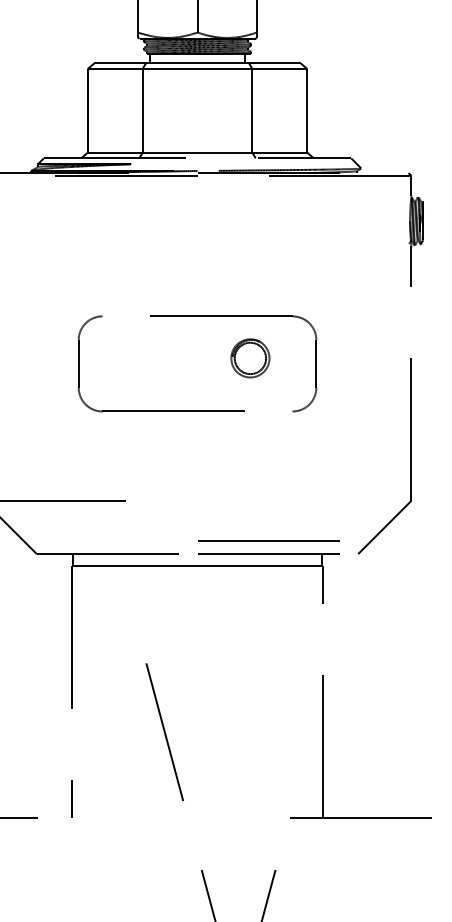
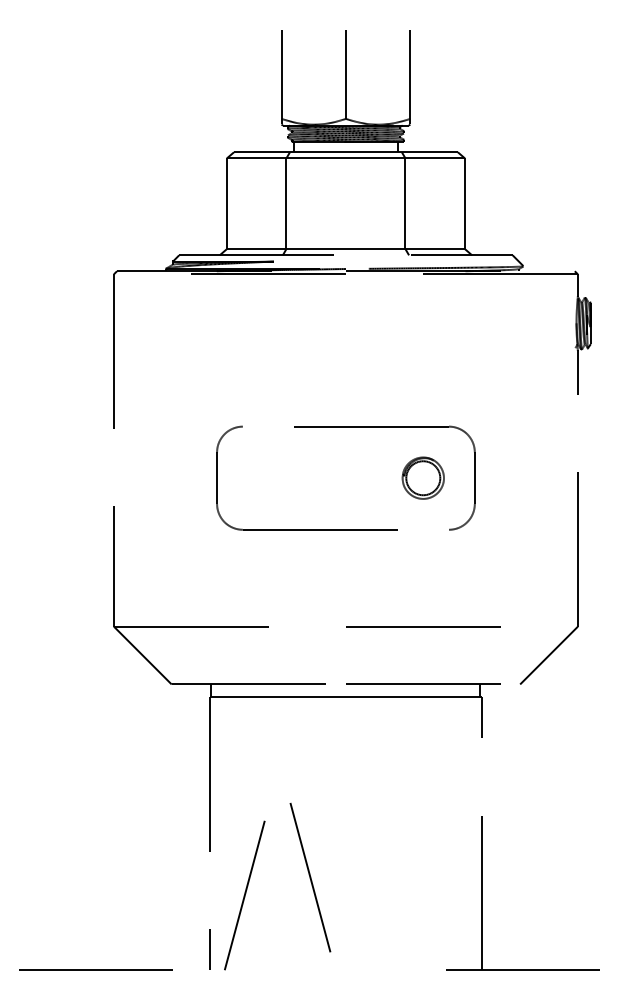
part: (249, 357) -> (422, 477), moved
line: (269, 541) -> (423, 626), moved
line: (103, 748) -> (244, 895), added

